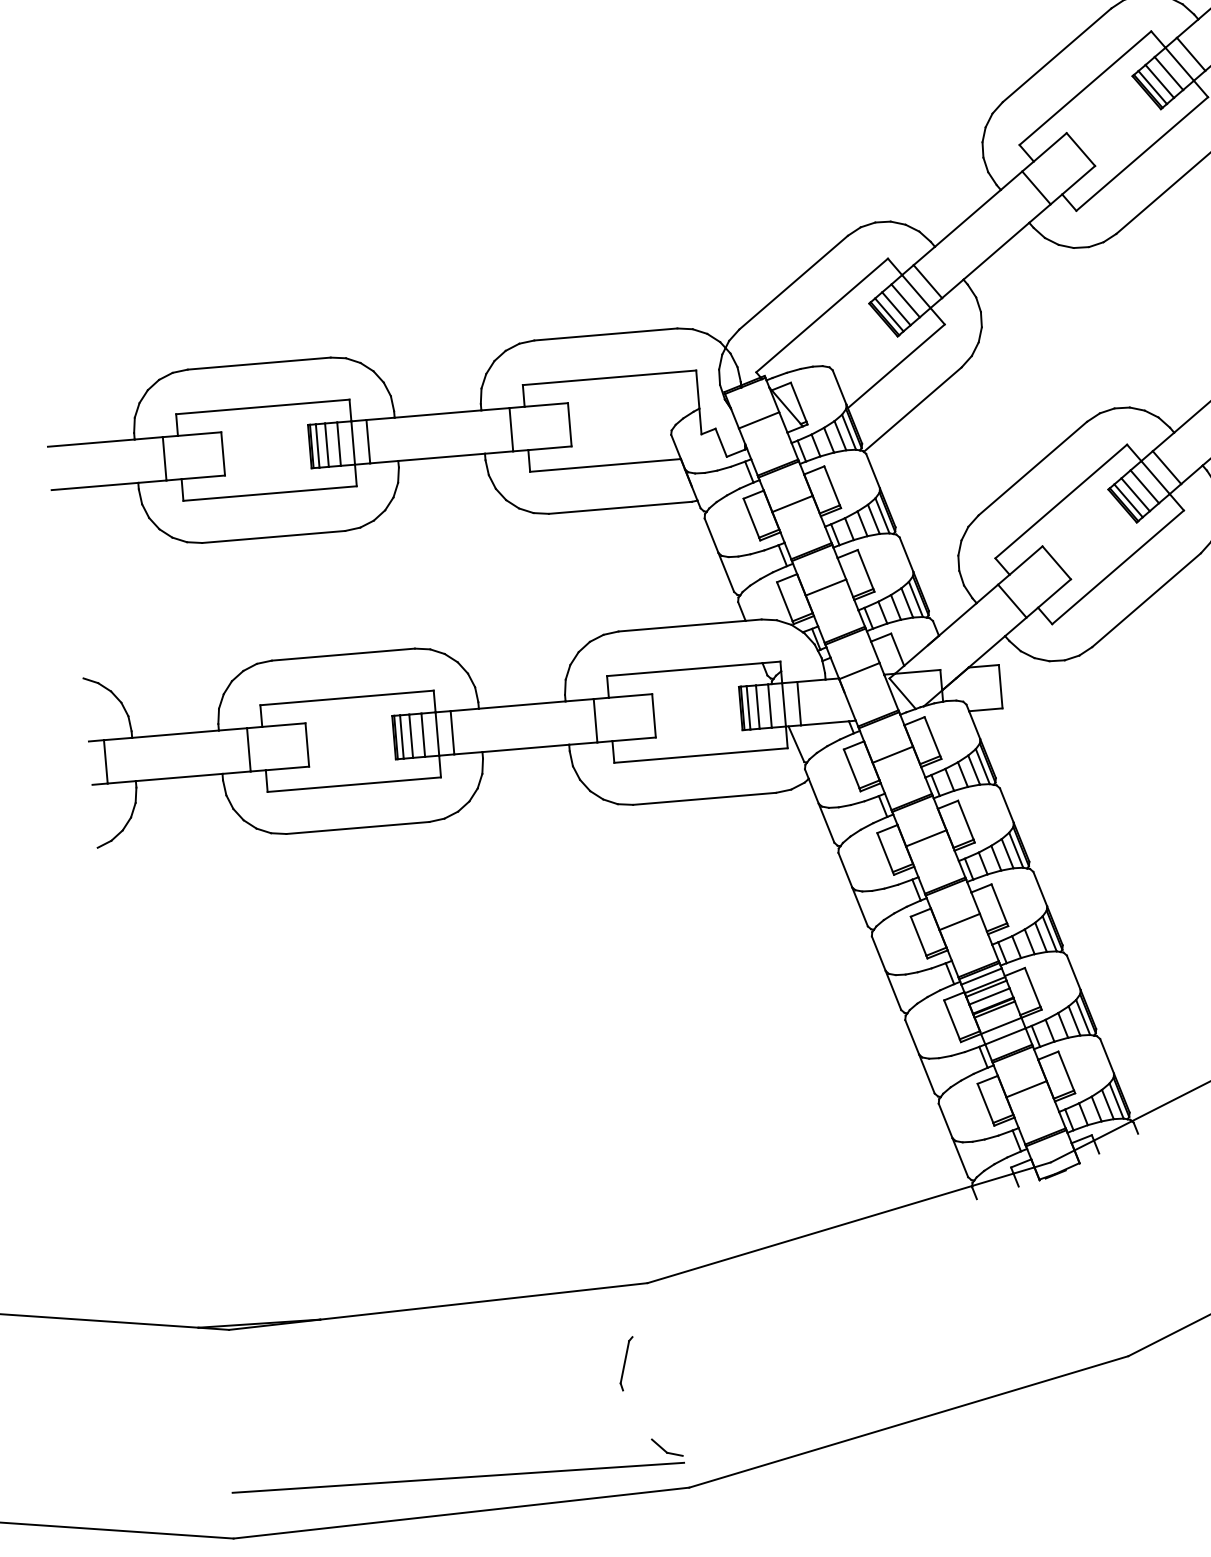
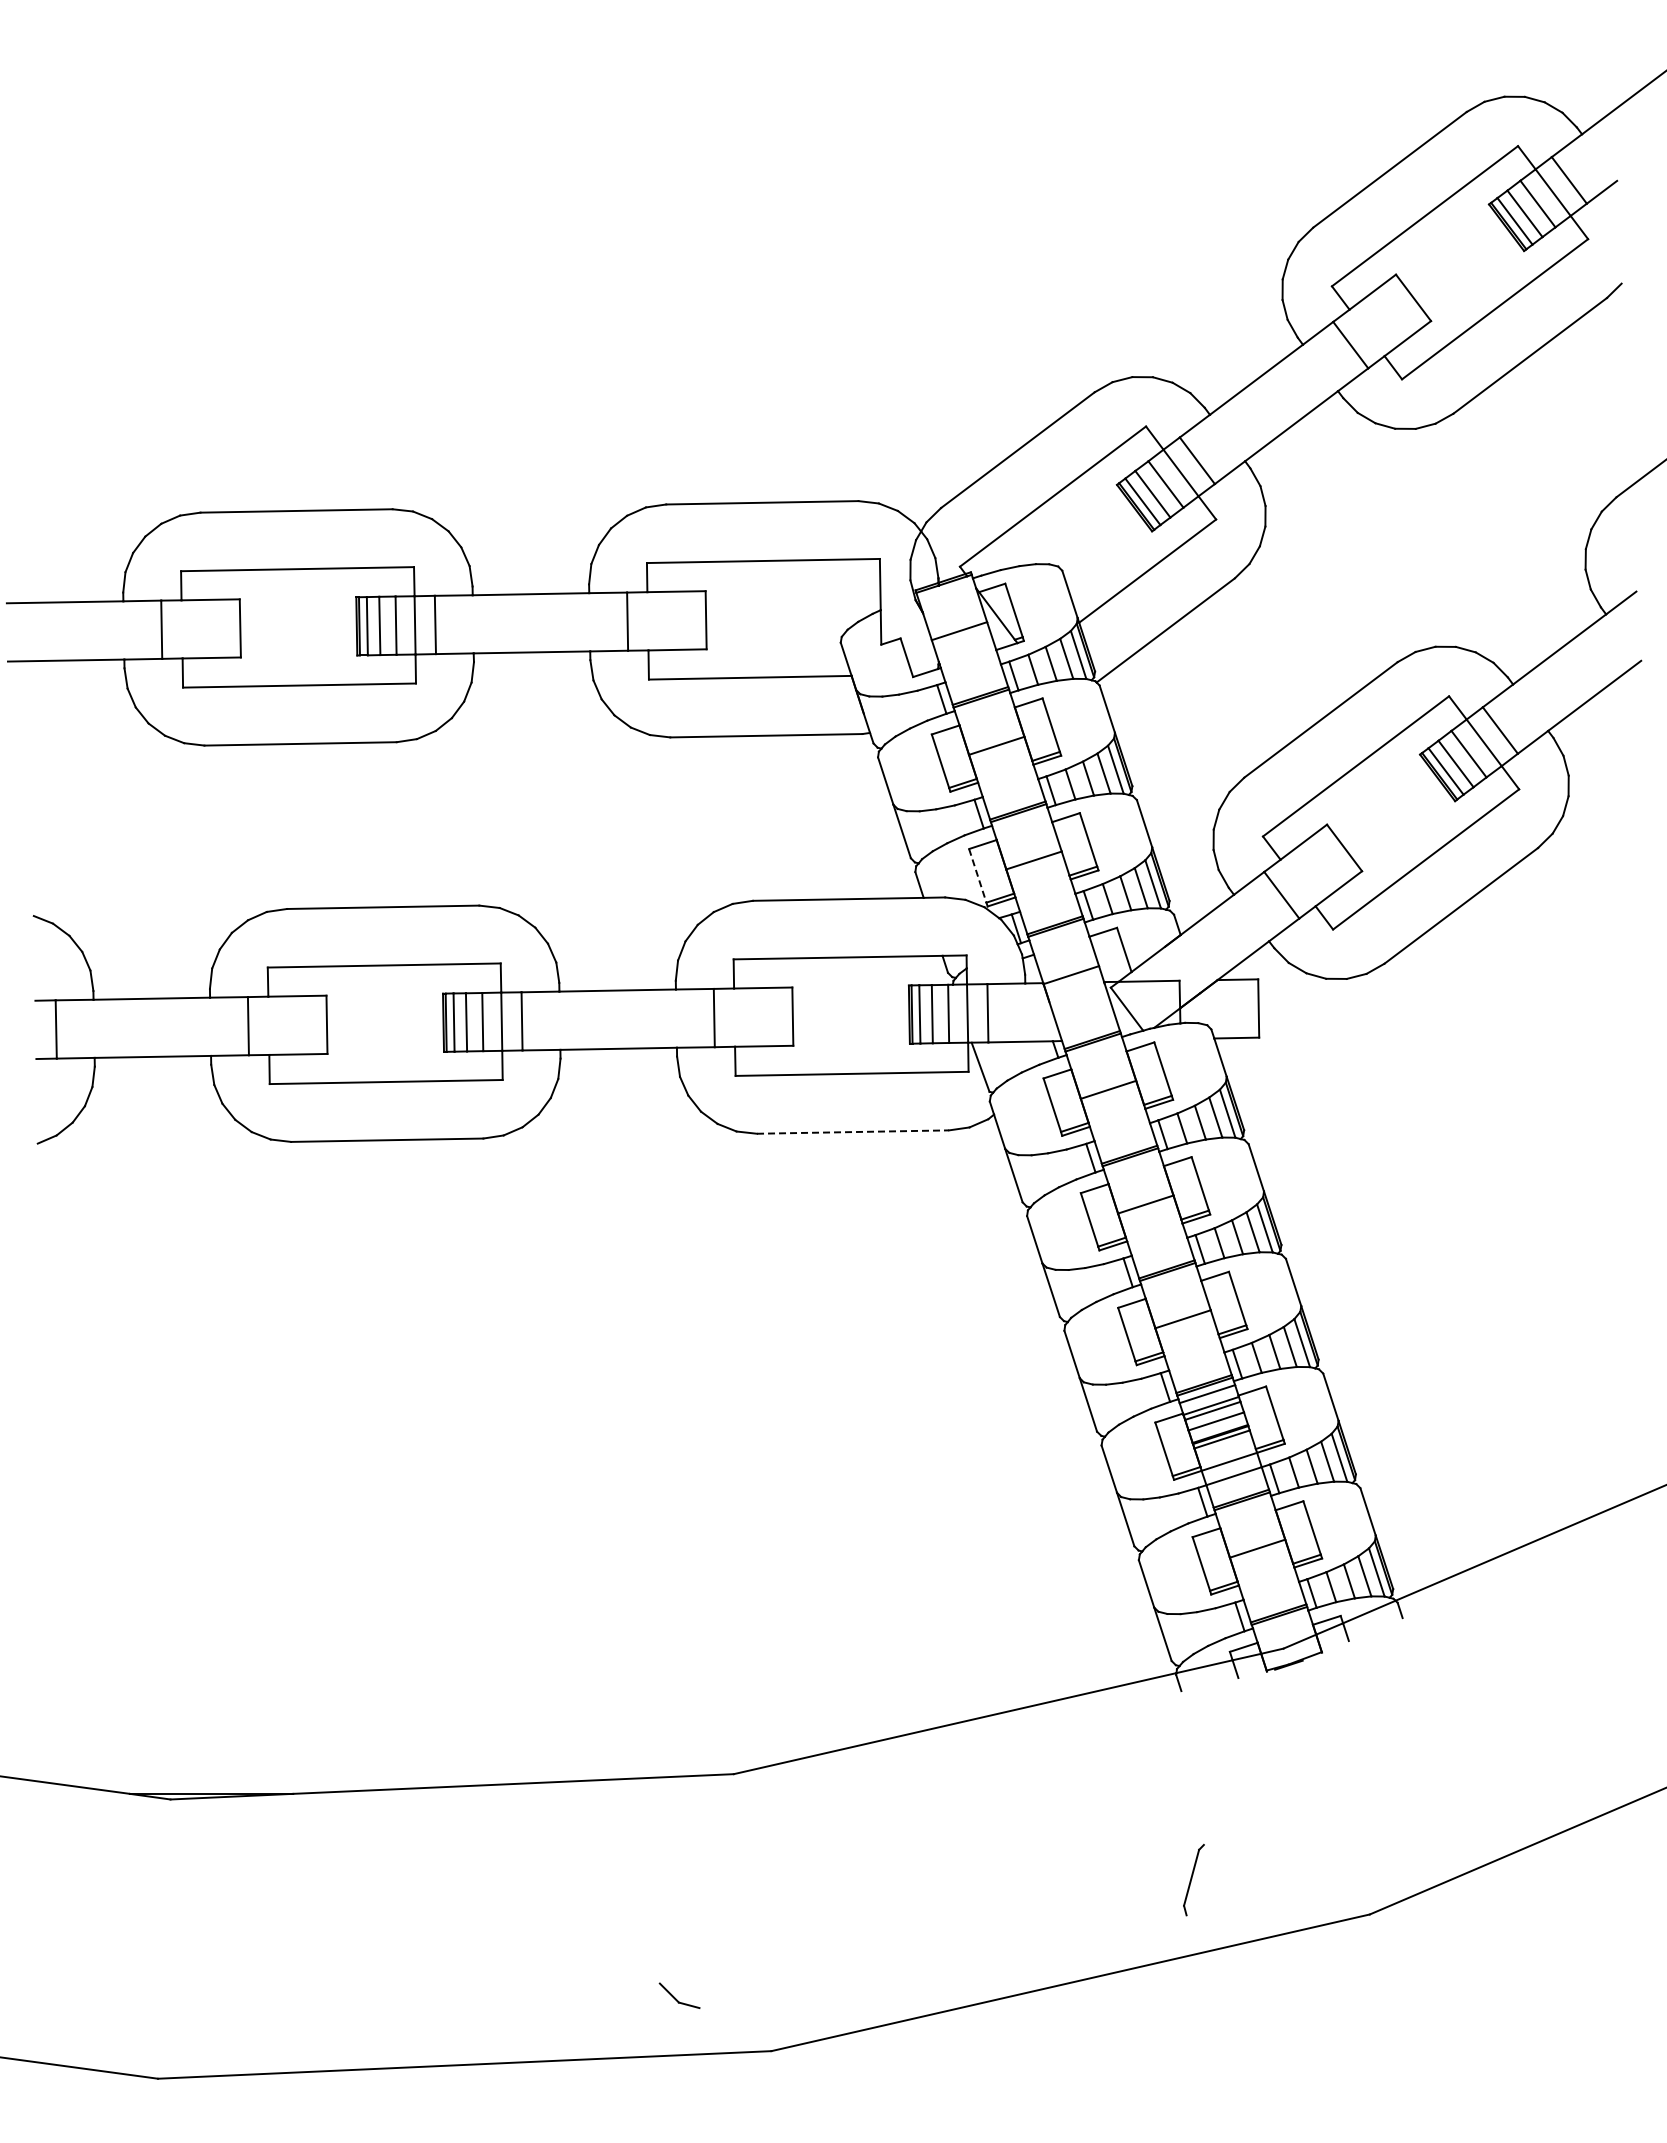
line: (784, 602) -> (977, 876), solid -> dashed
line: (704, 799) -> (853, 1132), solid -> dashed
part: (626, 1363) -> (1193, 1879), moved
part: (667, 1447) -> (679, 1995), moved
line: (458, 1477) -> (463, 2017), removed

